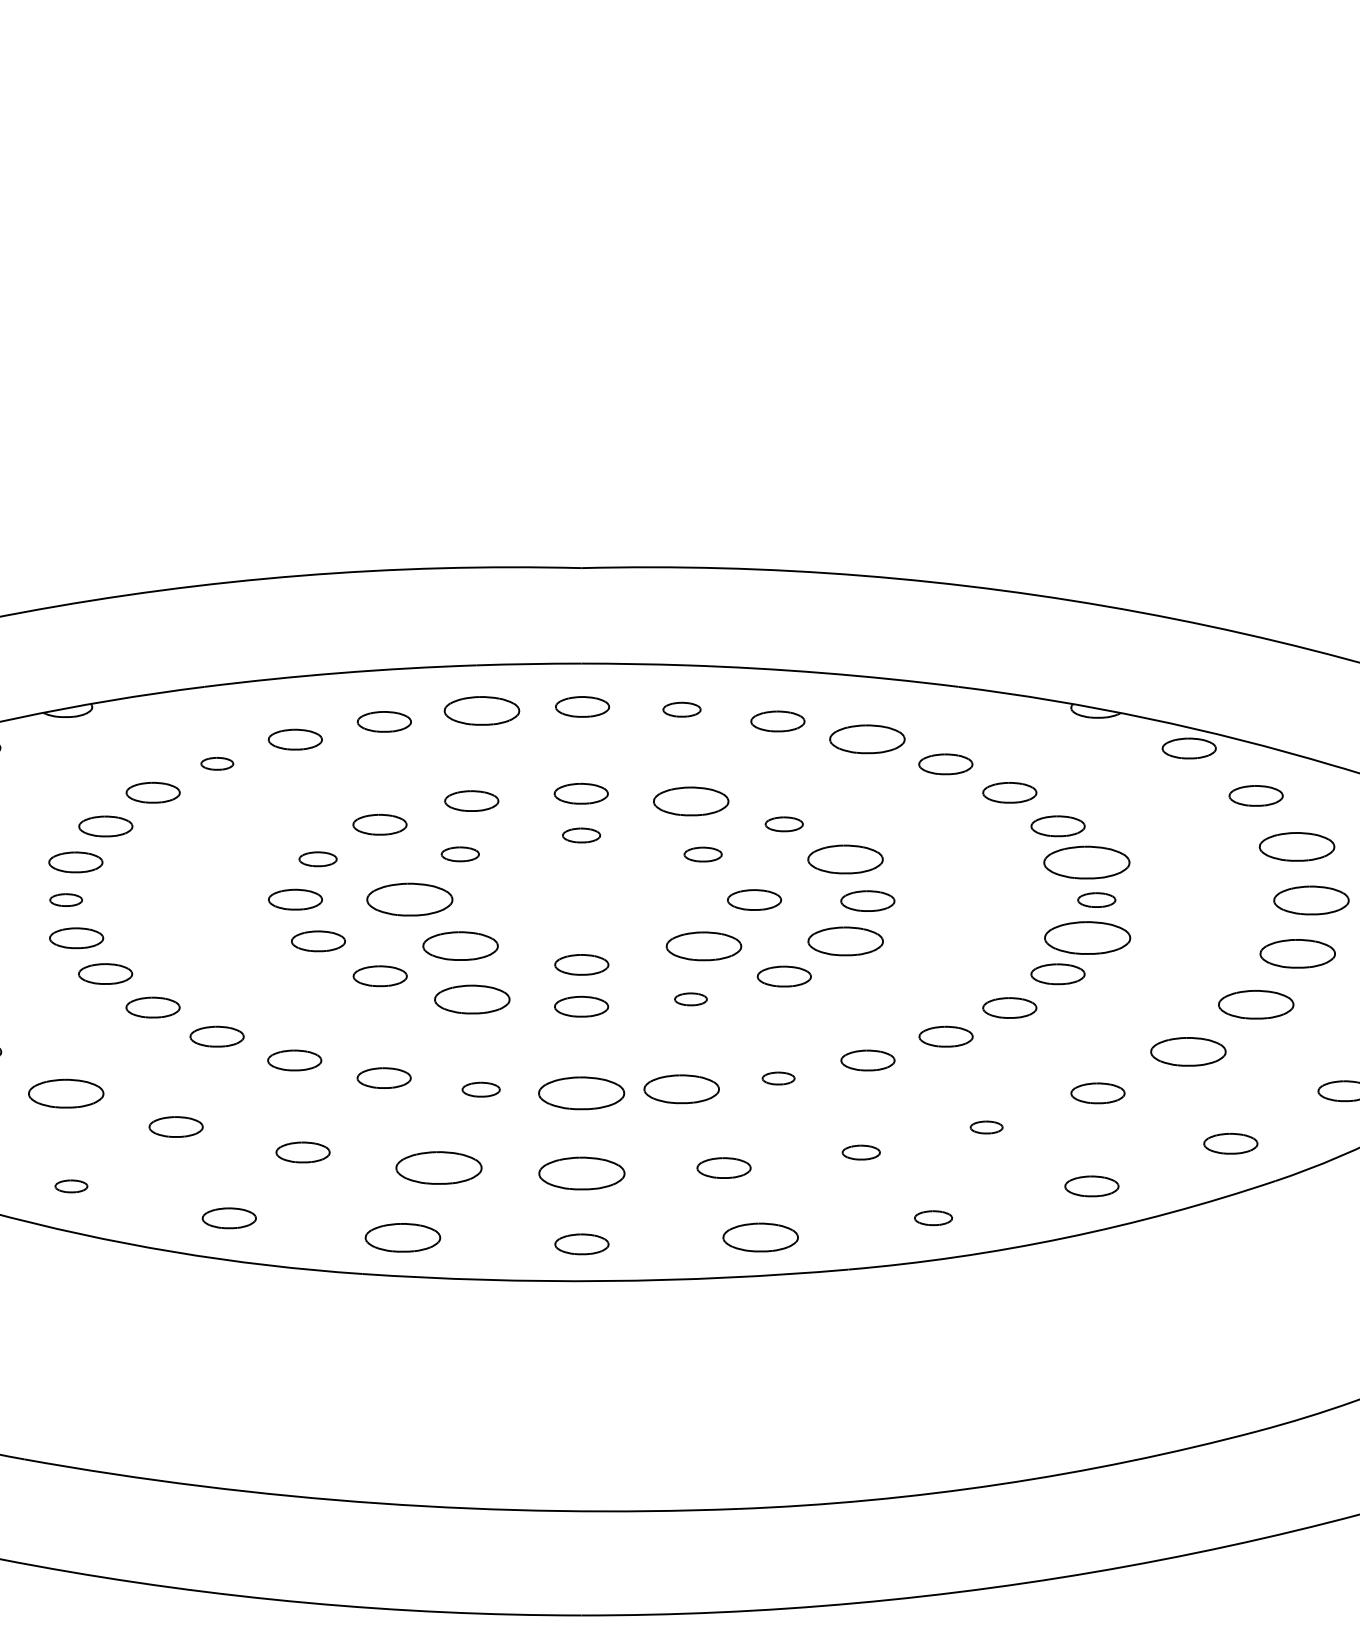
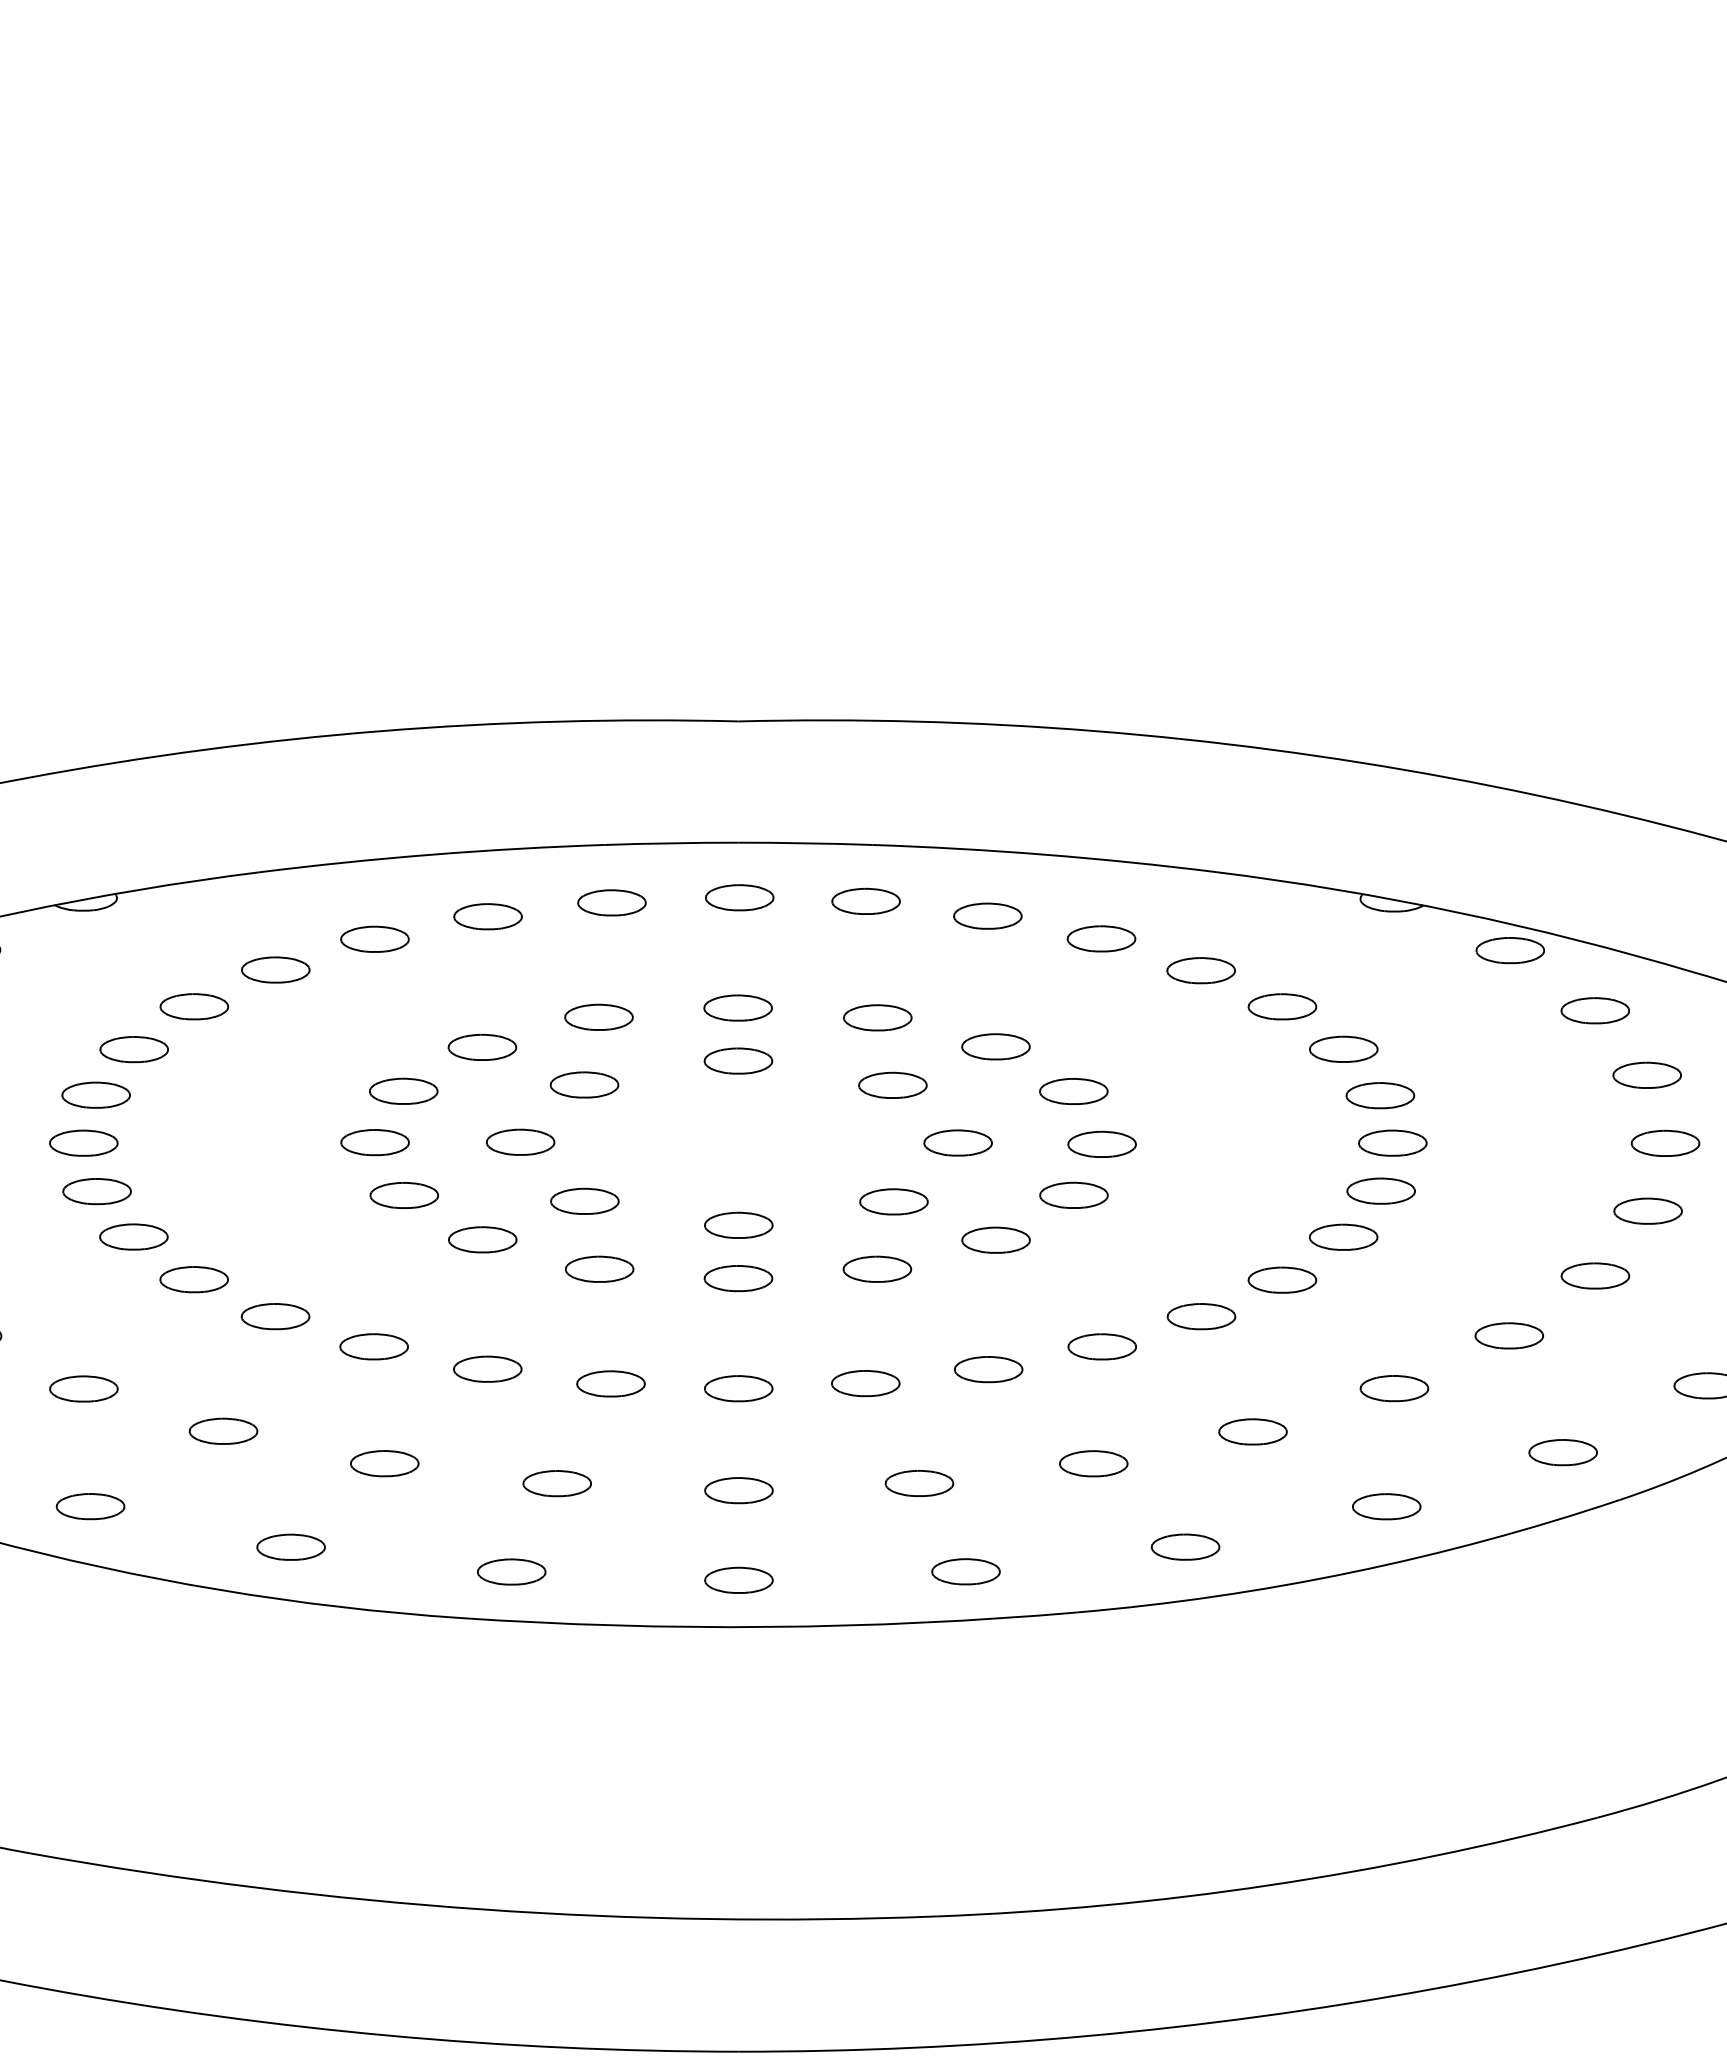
part: (681, 709) -> (865, 900), size x1.43
part: (481, 710) -> (611, 902), size x0.71
part: (867, 739) -> (1101, 938), size x0.71
part: (217, 763) -> (275, 969), size x1.67
part: (691, 801) -> (877, 1017), size x0.71
part: (783, 824) -> (995, 1046), size x1.43
part: (581, 835) -> (738, 1060), size x1.43
part: (1296, 846) -> (1646, 1074), size x0.71
part: (460, 853) -> (584, 1084), size x1.43
part: (702, 853) -> (892, 1084), size x1.43
part: (317, 858) -> (403, 1090), size x1.43
part: (845, 859) -> (1073, 1091), size x0.71
part: (1087, 862) -> (1380, 1095), size x0.62
part: (409, 898) -> (520, 1141), size x0.62
part: (65, 899) -> (83, 1142), size x1.67
part: (1096, 899) -> (1392, 1142), size x1.43
part: (1311, 899) -> (1665, 1142), size x0.71
part: (1087, 937) -> (1380, 1190), size x0.62
part: (845, 940) -> (1073, 1194), size x0.71
part: (460, 945) -> (584, 1200), size x0.71
part: (703, 946) -> (893, 1201), size x0.71
part: (1297, 953) -> (1647, 1210), size x0.71
part: (472, 998) -> (599, 1268), size x0.71
part: (691, 998) -> (877, 1268), size x1.67
part: (1256, 1004) -> (1595, 1275), size x0.71
part: (1188, 1051) -> (1509, 1335), size x0.71
part: (778, 1078) -> (988, 1369), size x1.67
part: (480, 1089) -> (610, 1383), size x1.43
part: (681, 1089) -> (865, 1383), size x0.71
part: (65, 1093) -> (83, 1388), size x0.71
part: (581, 1093) -> (738, 1388), size x0.62
part: (986, 1127) -> (1252, 1431), size x1.67
part: (861, 1152) -> (1093, 1463), size x1.43
part: (438, 1168) -> (556, 1483), size x0.62
part: (581, 1173) -> (738, 1490), size x0.62
part: (71, 1186) -> (90, 1506), size x1.67
part: (933, 1217) -> (1185, 1546), size x1.43
part: (402, 1237) -> (511, 1571), size x0.71
part: (760, 1237) -> (965, 1571), size x0.71

